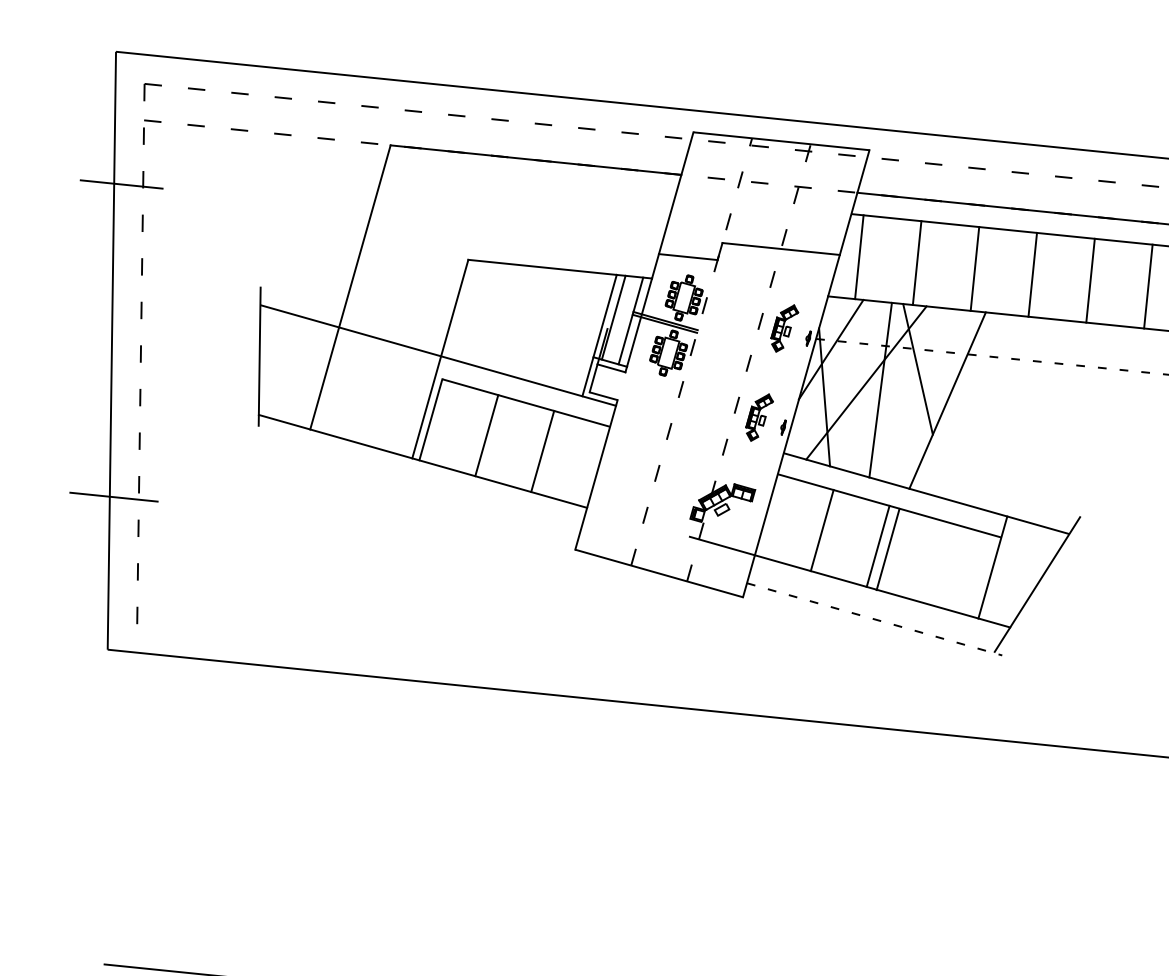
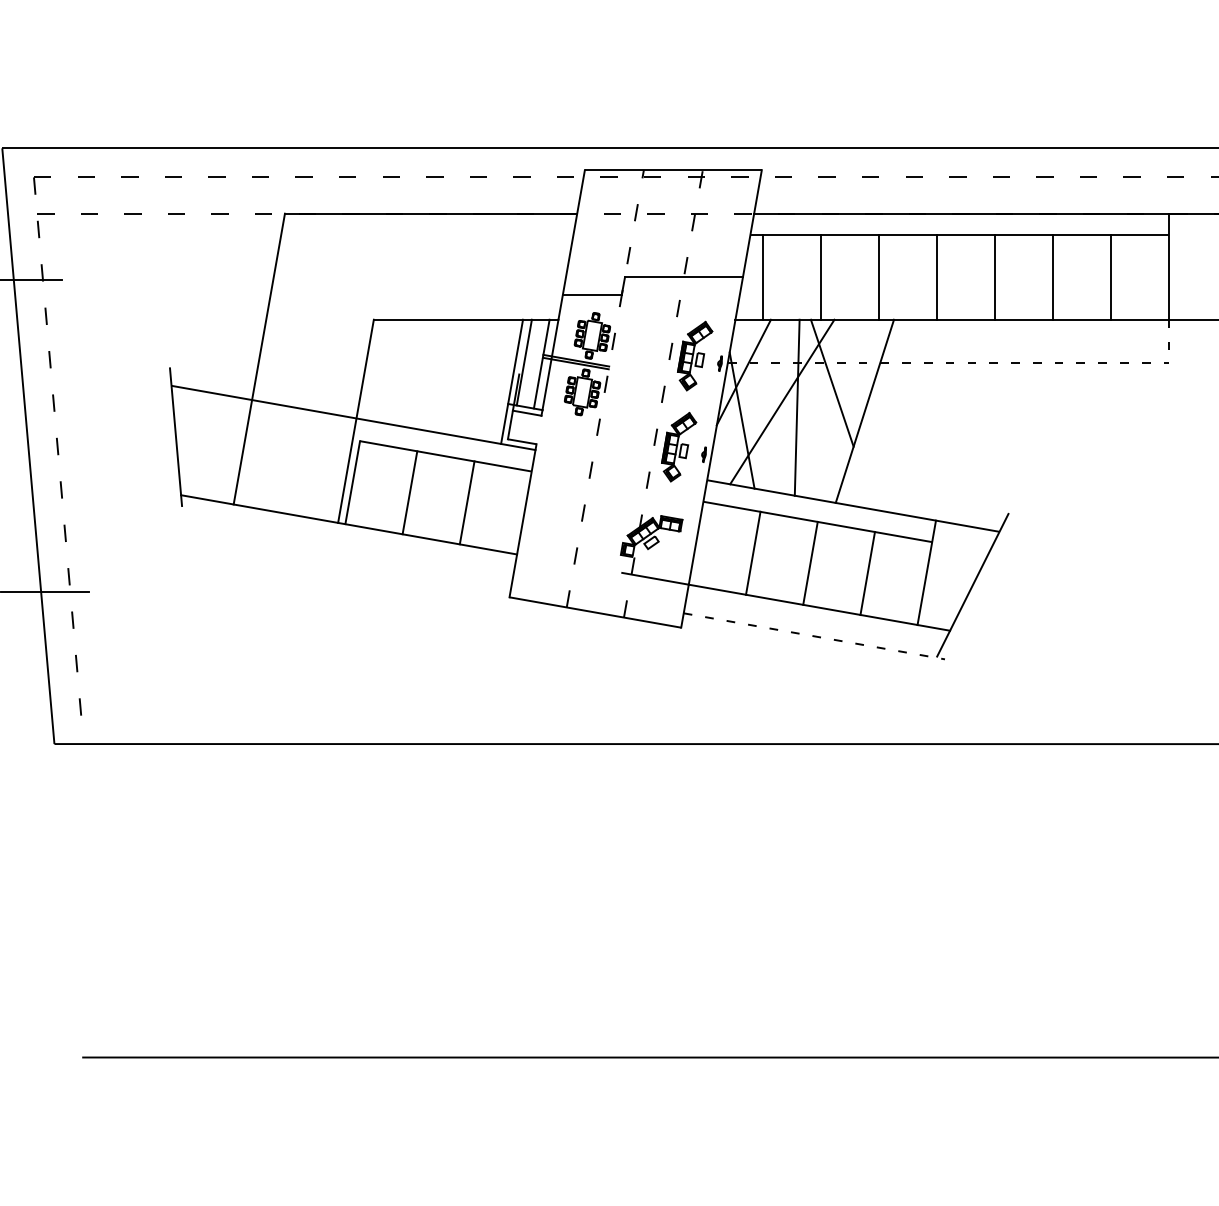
part: (784, 327) -> (695, 355), size x1.43
part: (759, 417) -> (679, 447), size x1.43
line: (887, 549) -> (867, 573), moved

